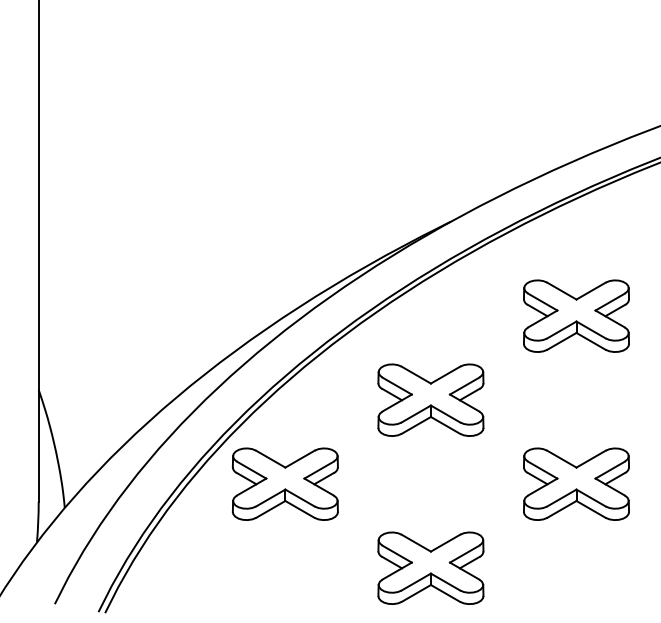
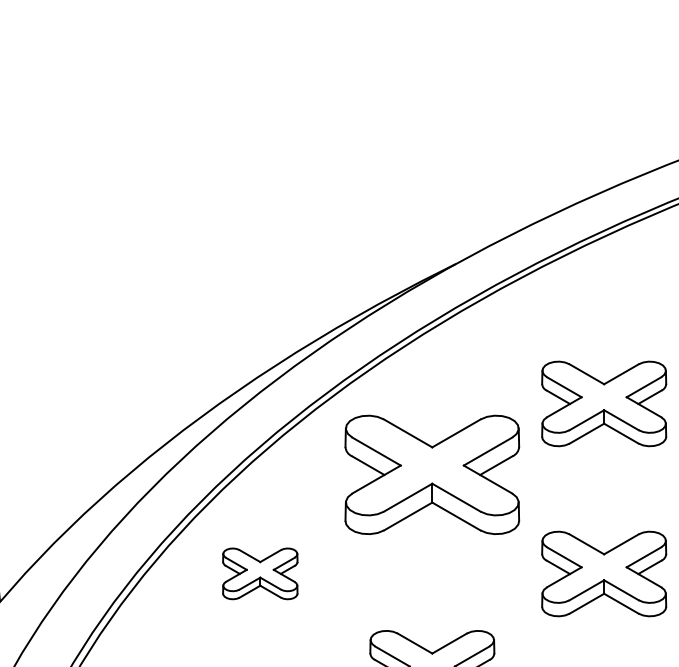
part: (576, 315) -> (604, 403), moved
part: (430, 399) -> (431, 473), size x1.4
part: (284, 483) -> (259, 573), size x0.6

